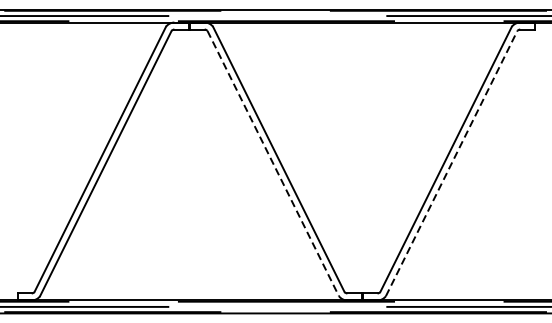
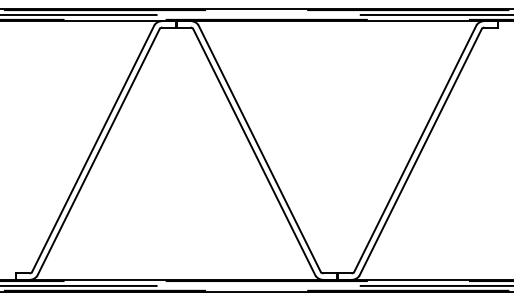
line: (273, 163) -> (254, 152), dashed -> solid
line: (451, 163) -> (420, 152), dashed -> solid

